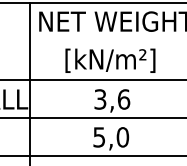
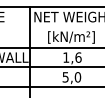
text: (100, 99) -> (66, 57), 3,6 -> 1,6

